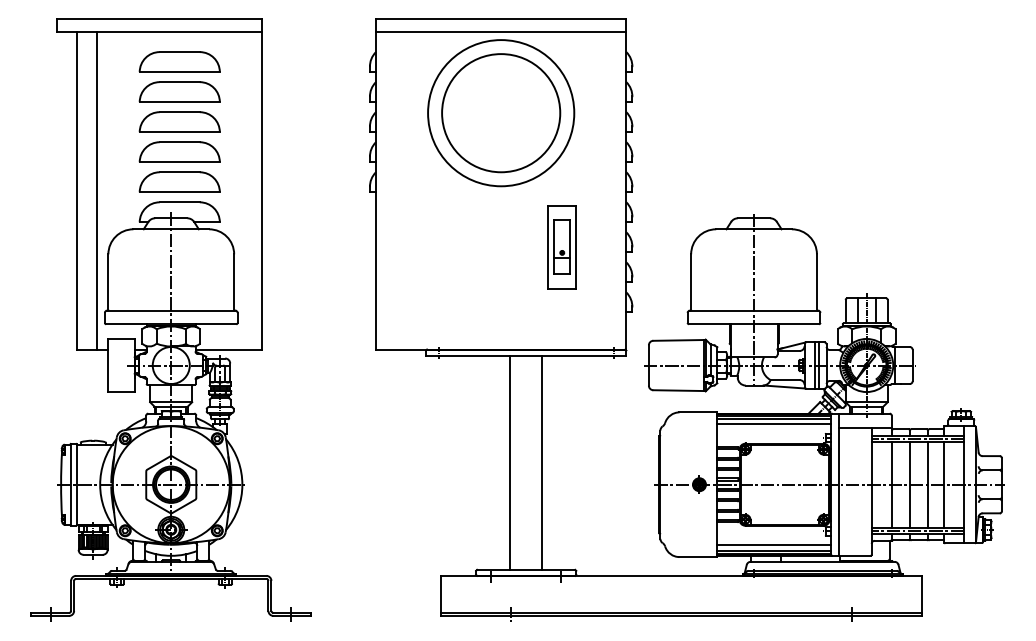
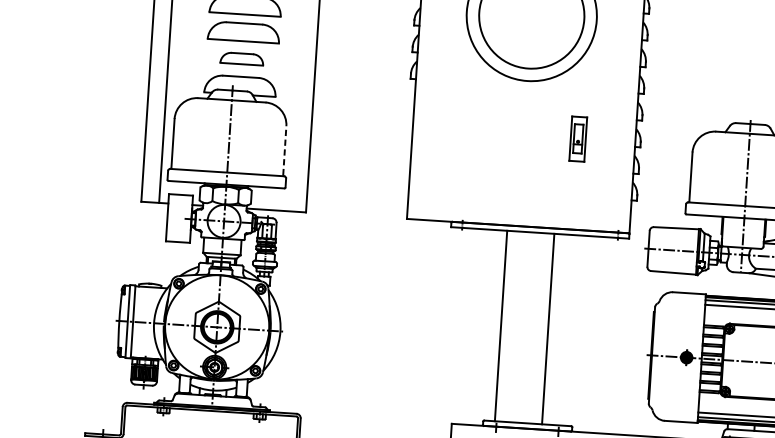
part: (179, 181) -> (241, 58), size x0.6
part: (561, 247) -> (577, 138), size x0.6
line: (234, 281) -> (285, 150), solid -> dashed
line: (510, 462) -> (501, 325), moved

